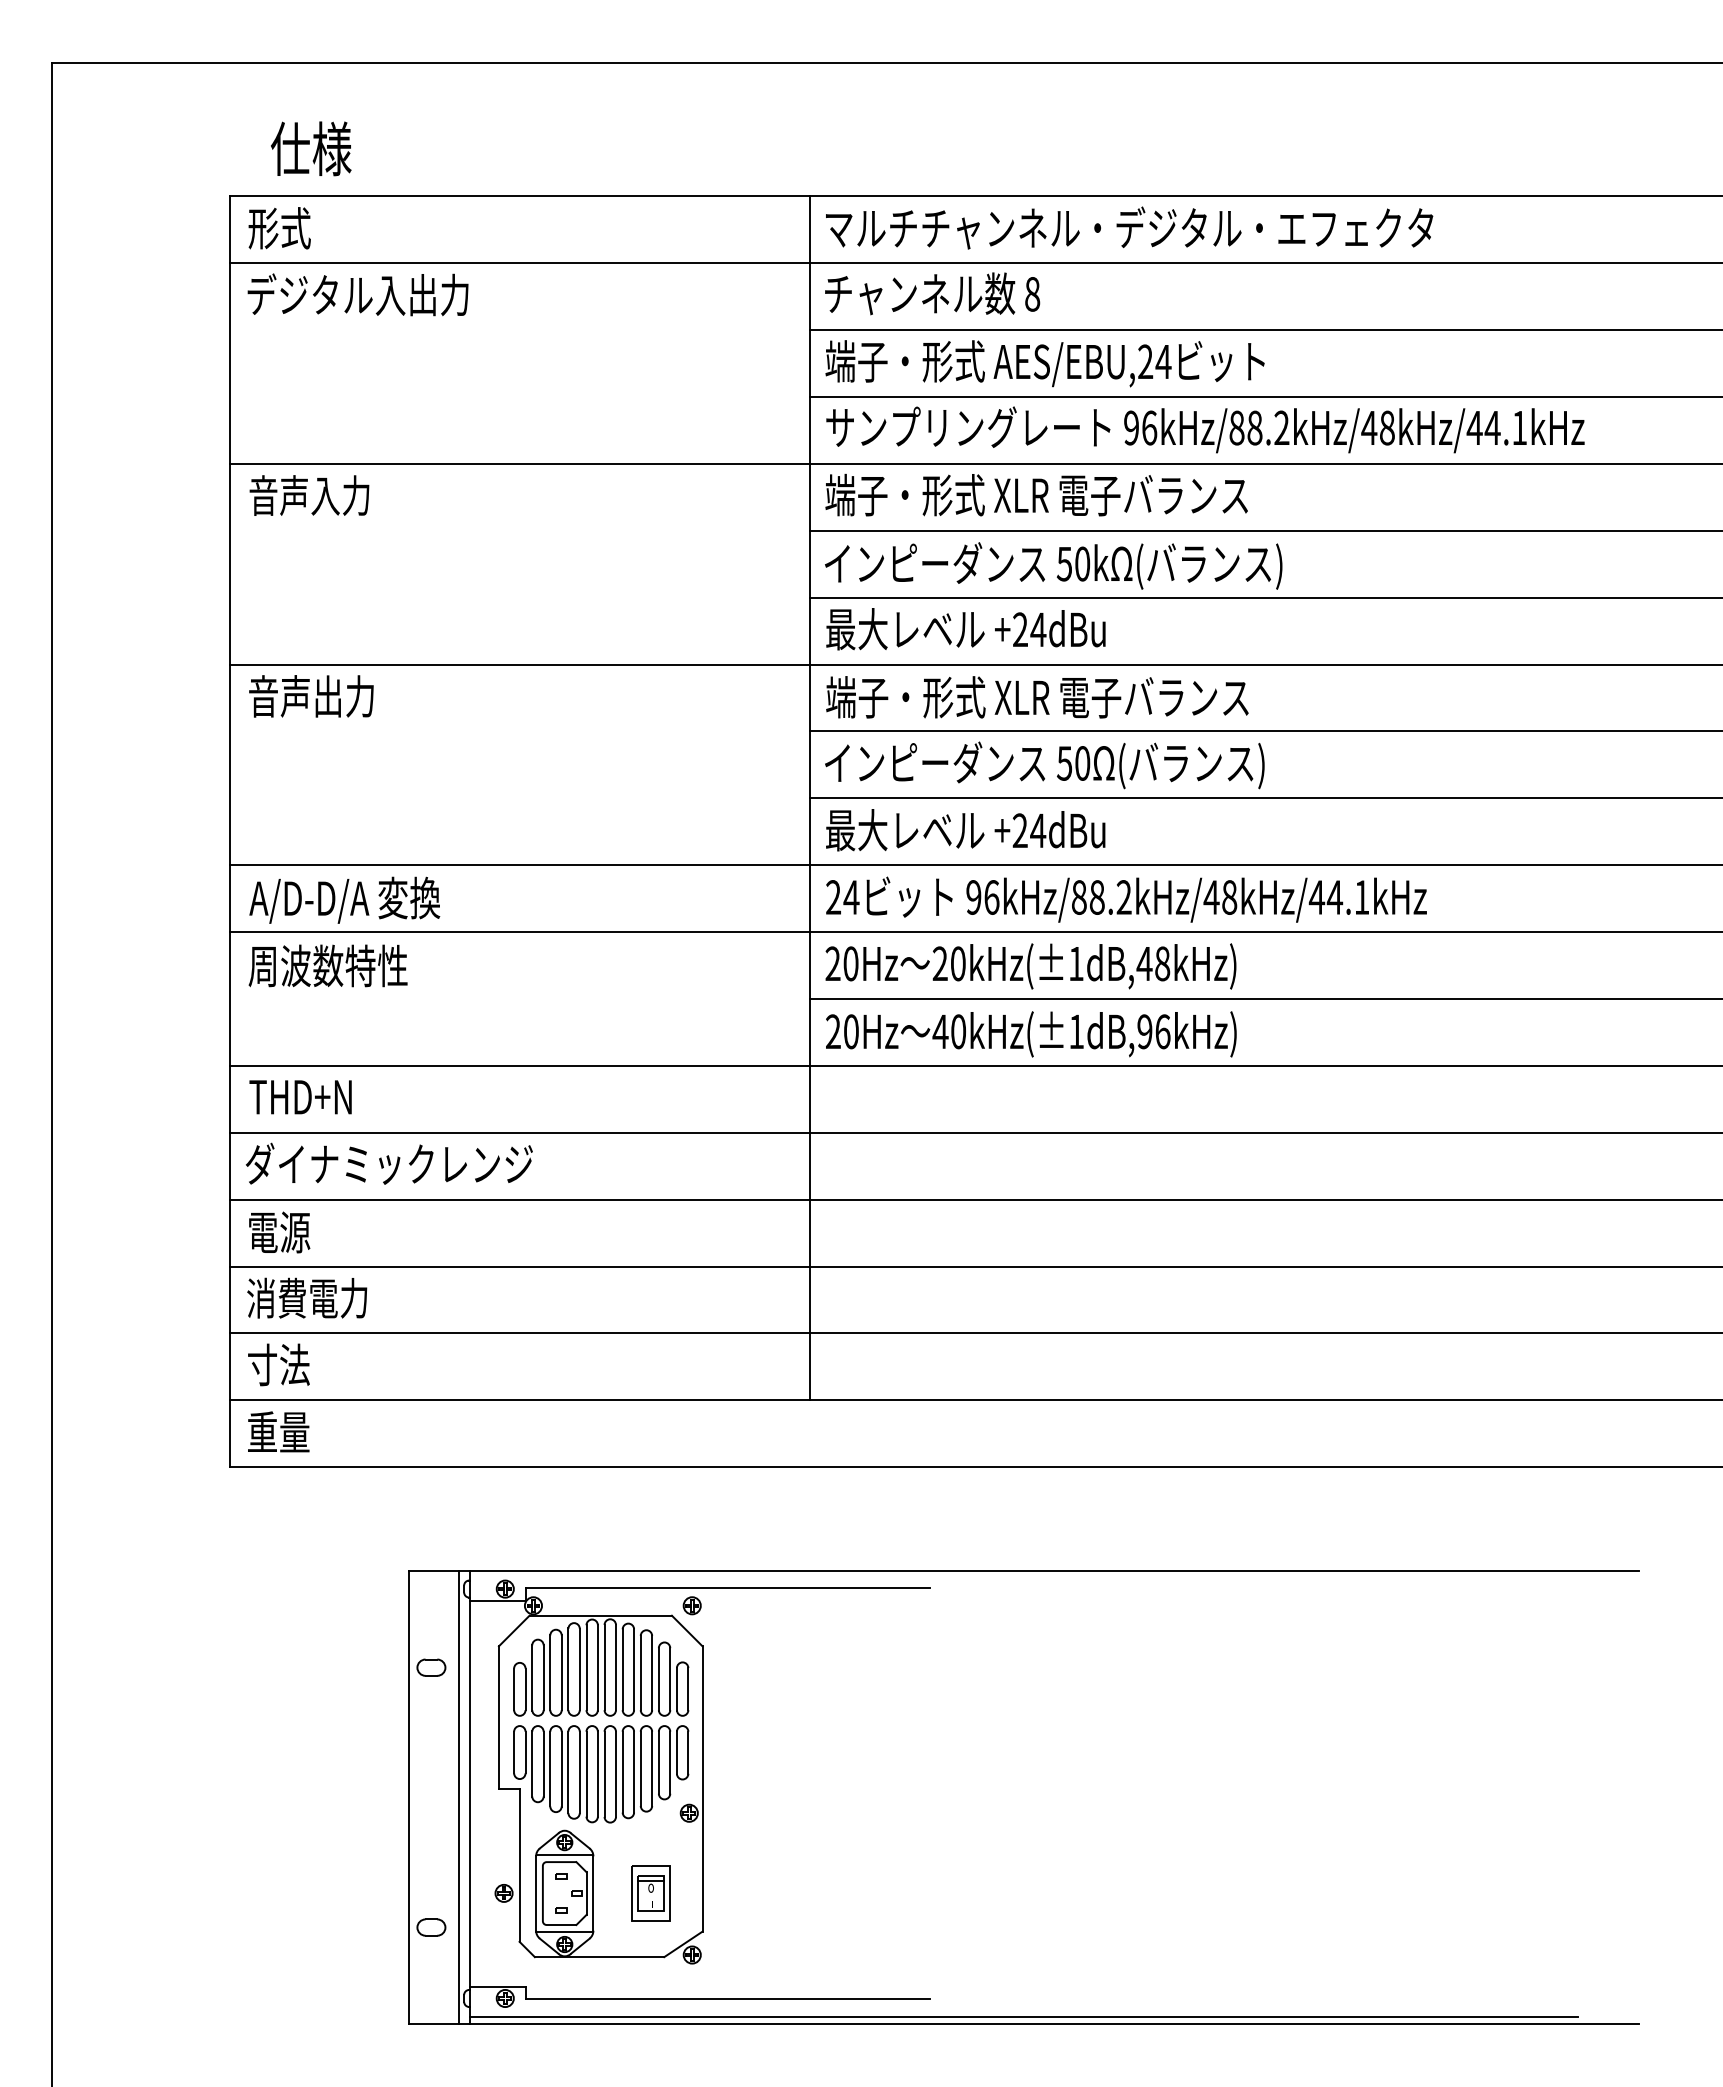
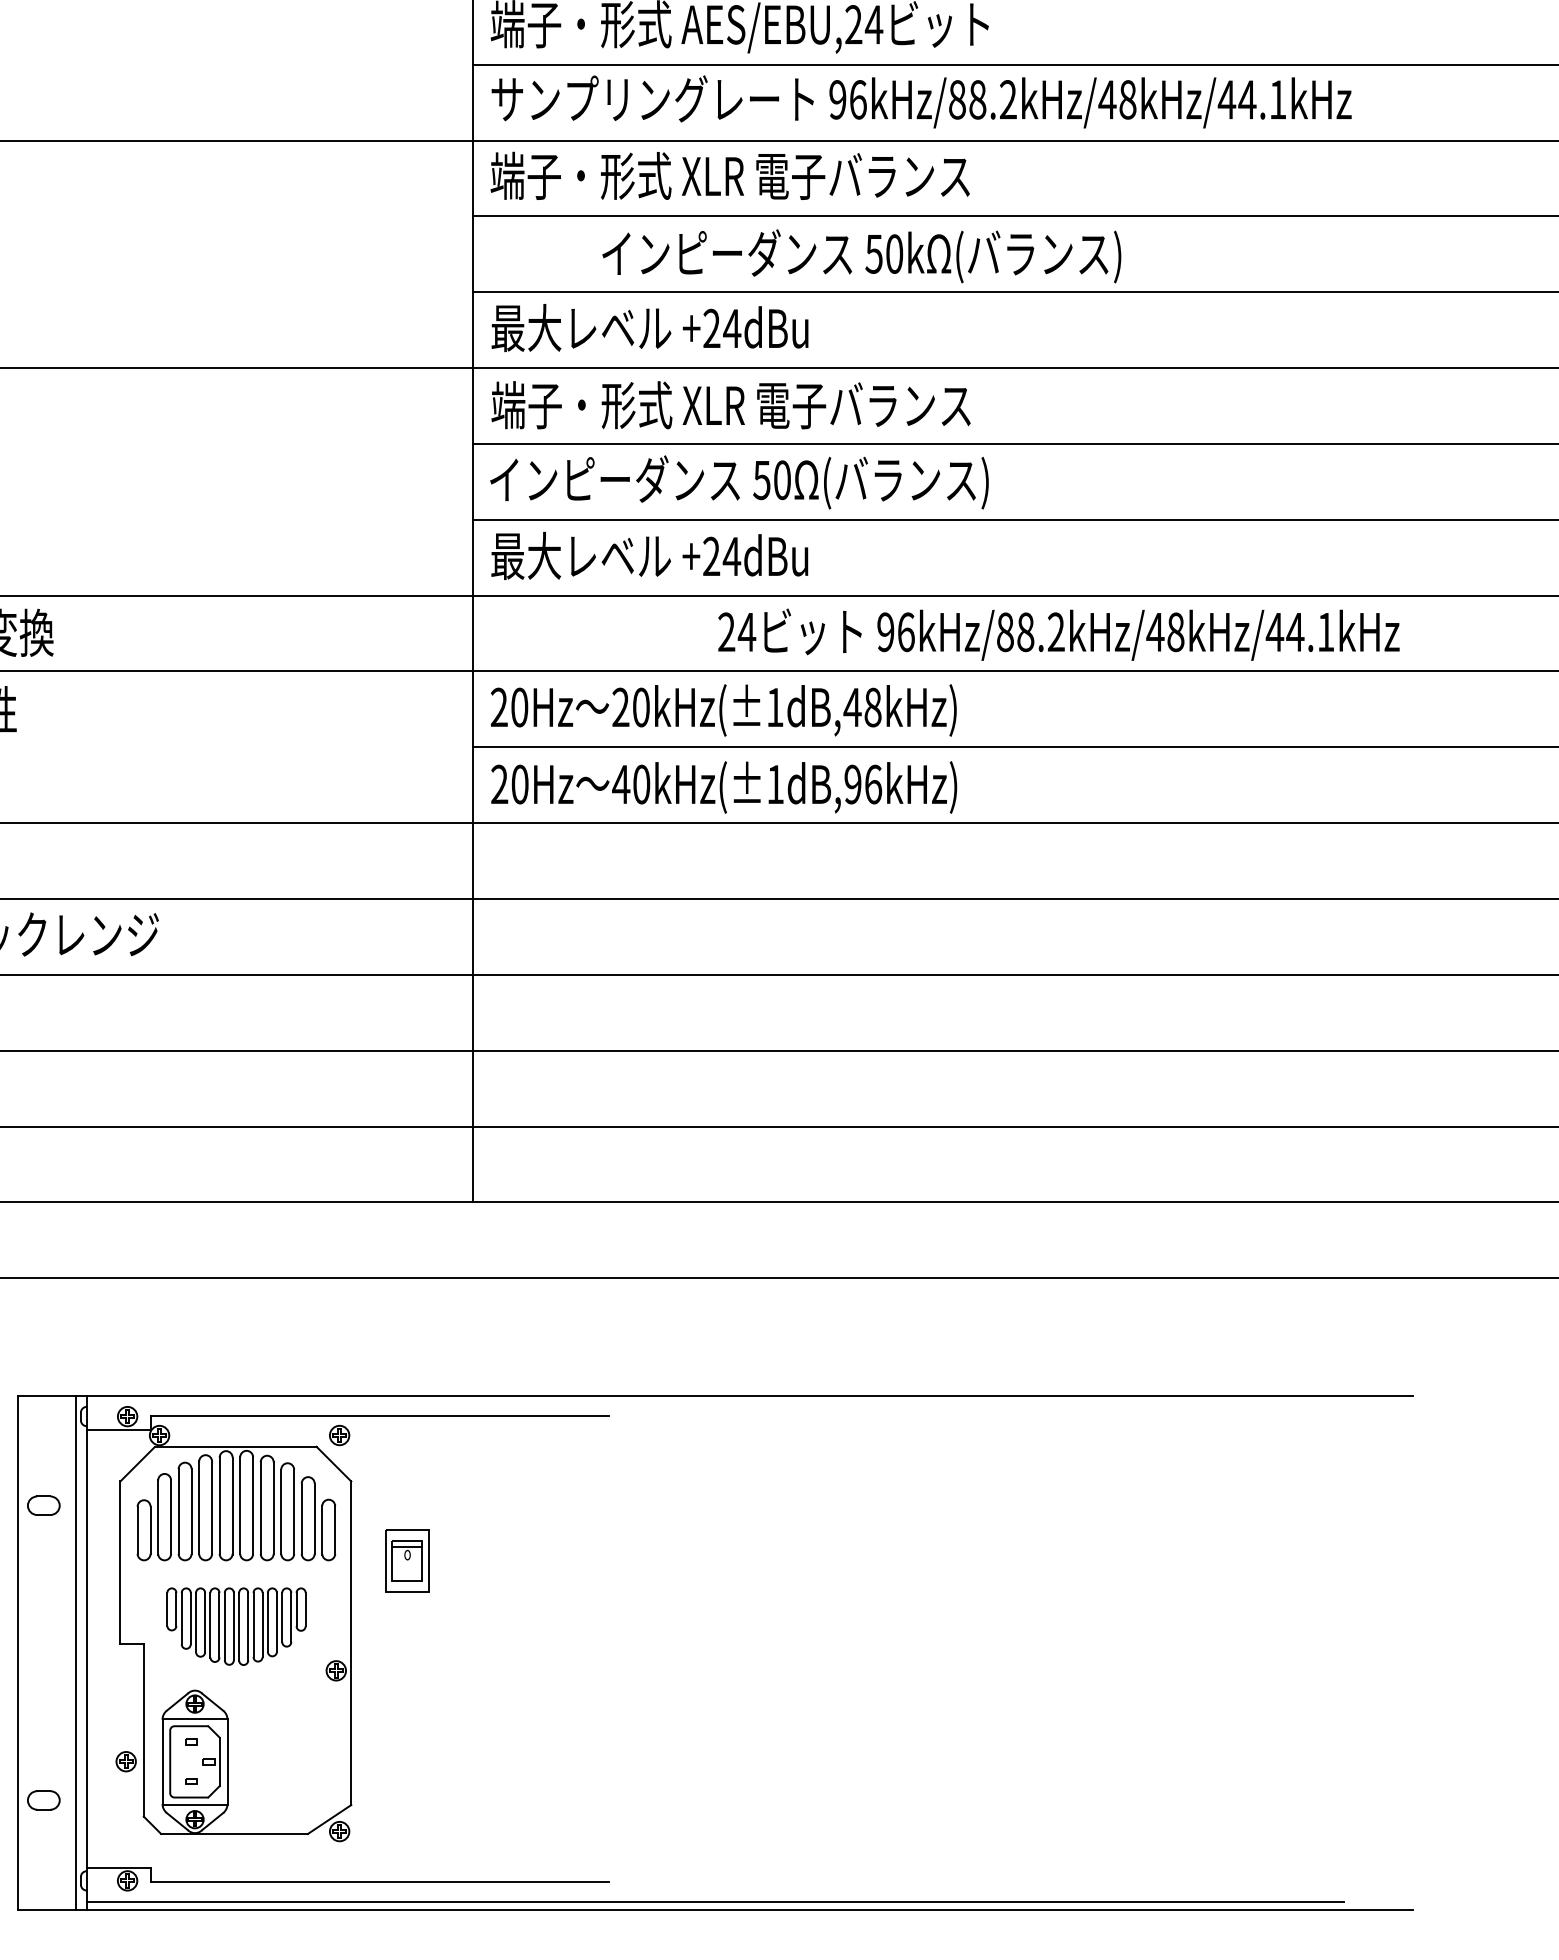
text: (1053, 565) -> (861, 255), moved
text: (1126, 899) -> (1058, 634), moved
part: (601, 1774) -> (236, 1626), size x0.7
part: (650, 1893) -> (406, 1561), moved

